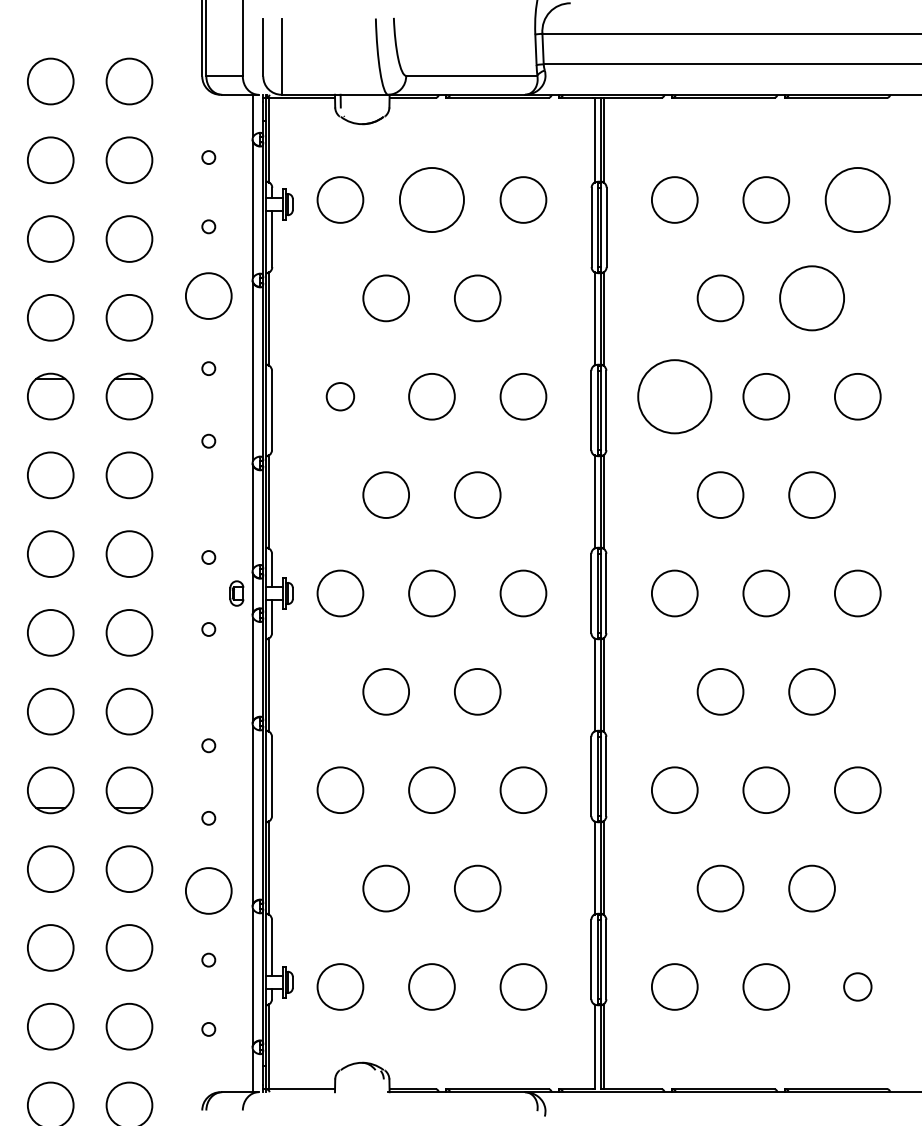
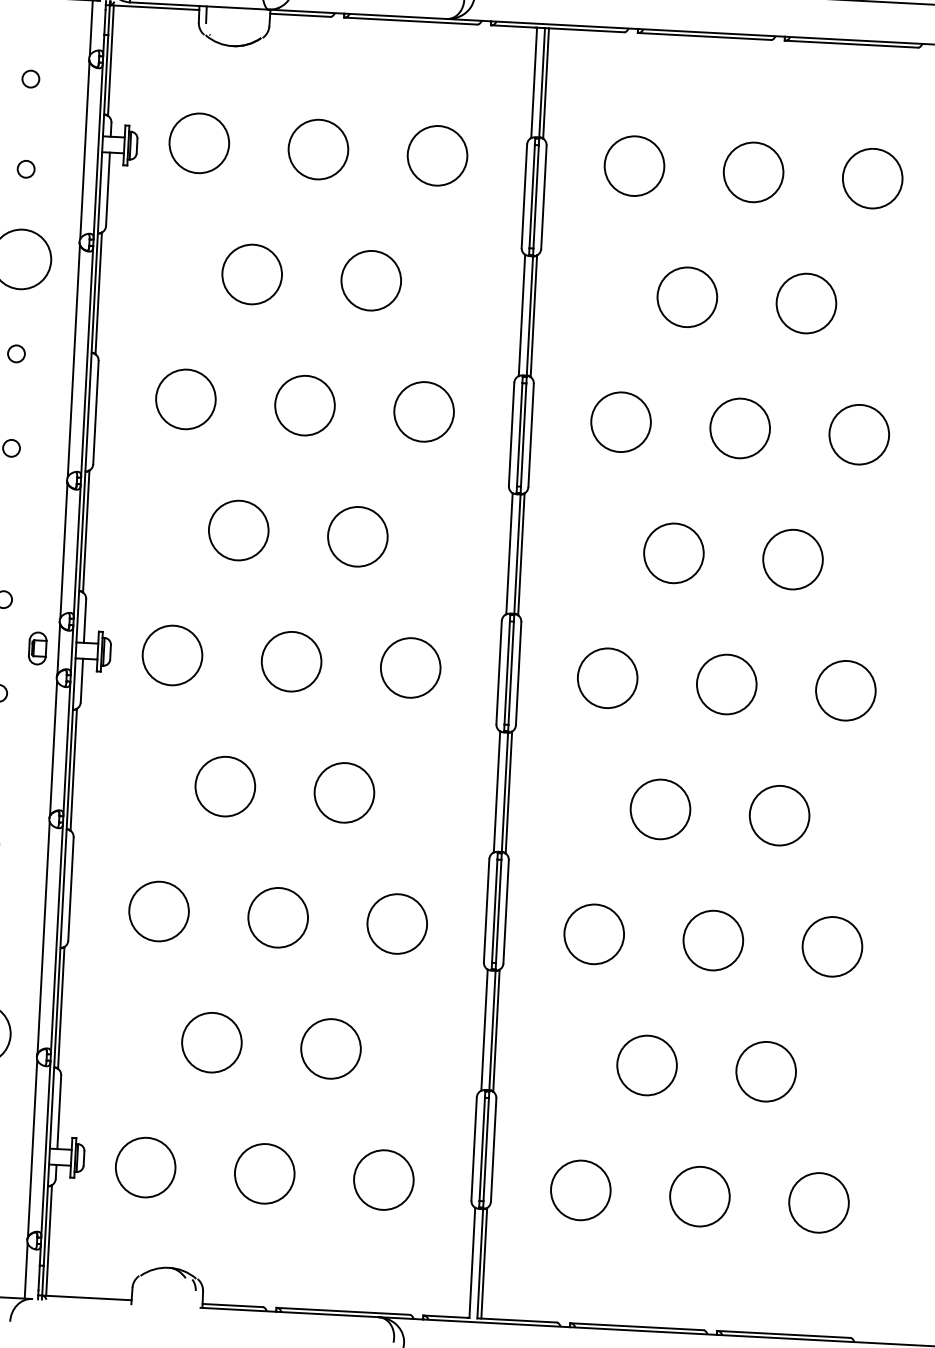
circle: (431, 199) -> (317, 148), size x0.71
circle: (857, 199) -> (872, 177), size x0.71
circle: (811, 298) -> (805, 303), size x0.71
circle: (340, 396) -> (186, 399), size x1.67
circle: (674, 396) -> (620, 421), size x0.62
circle: (857, 986) -> (818, 1202), size x1.67

